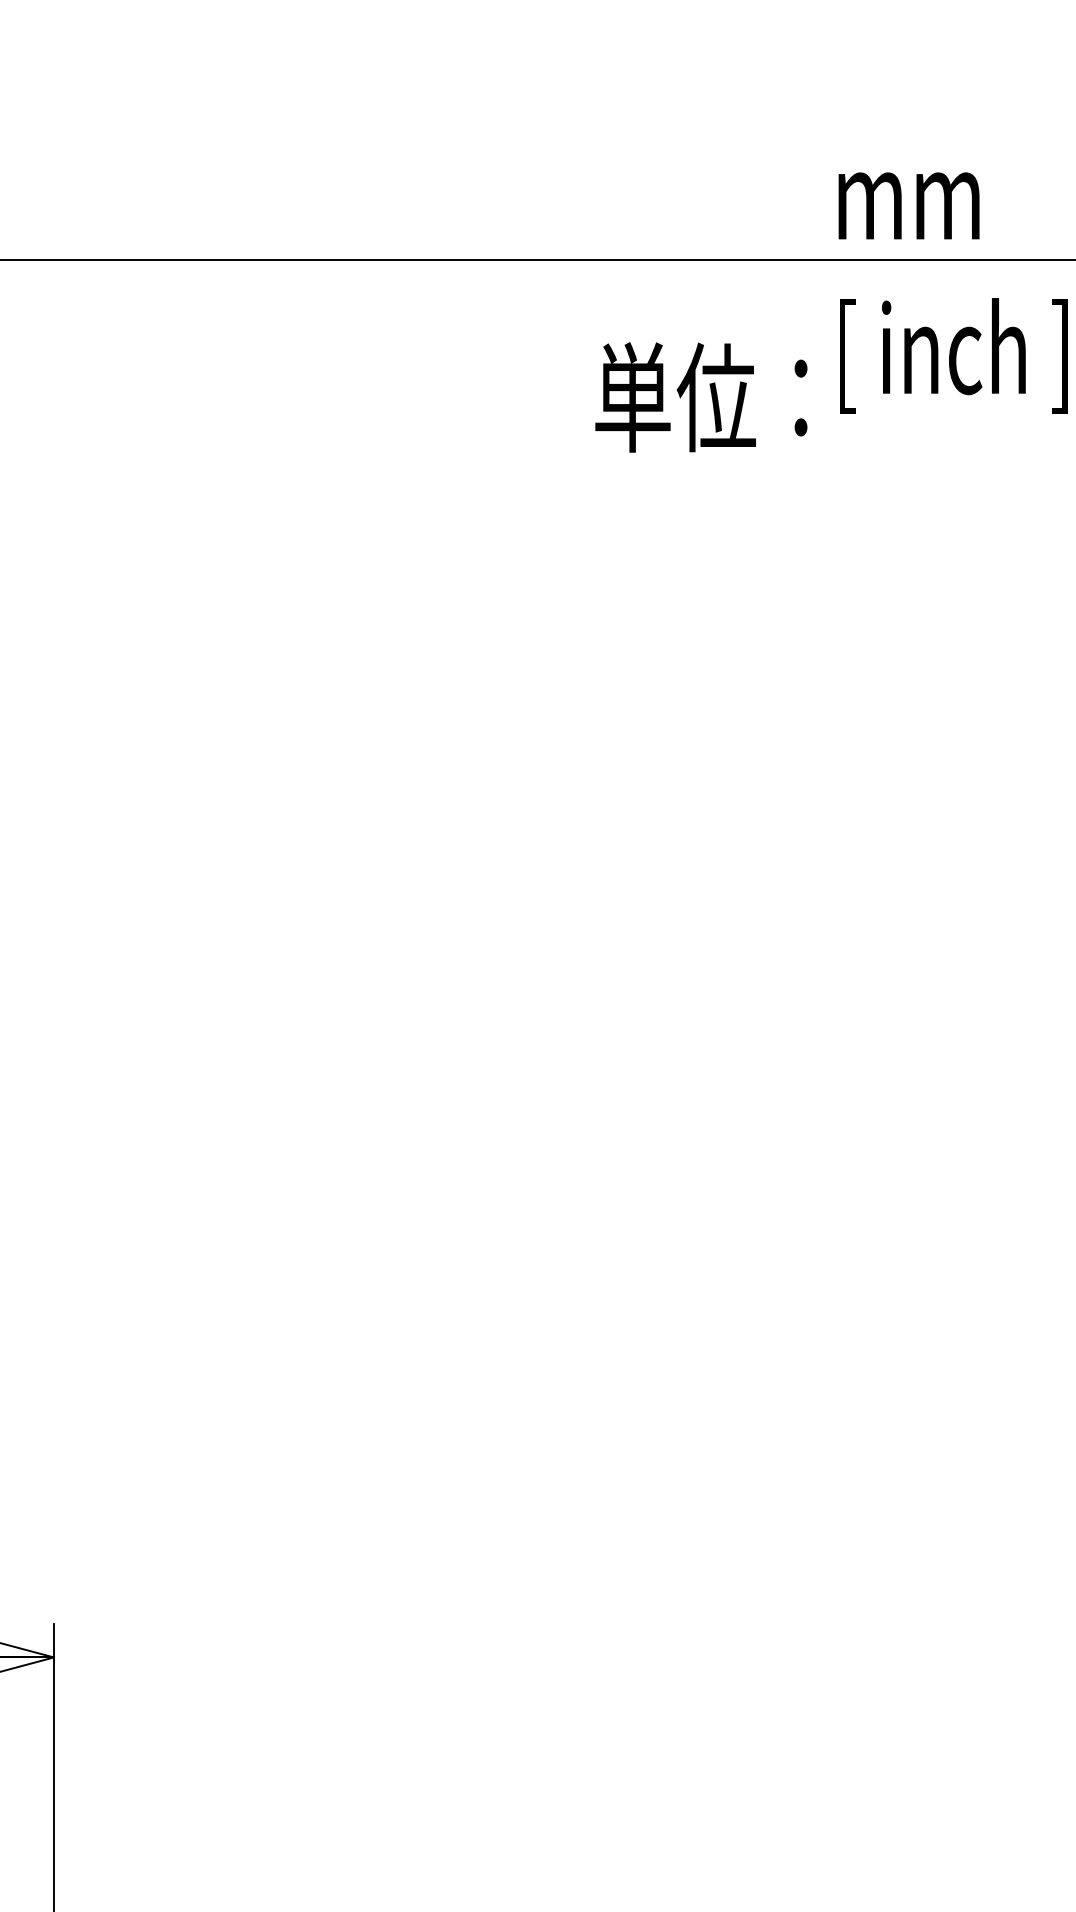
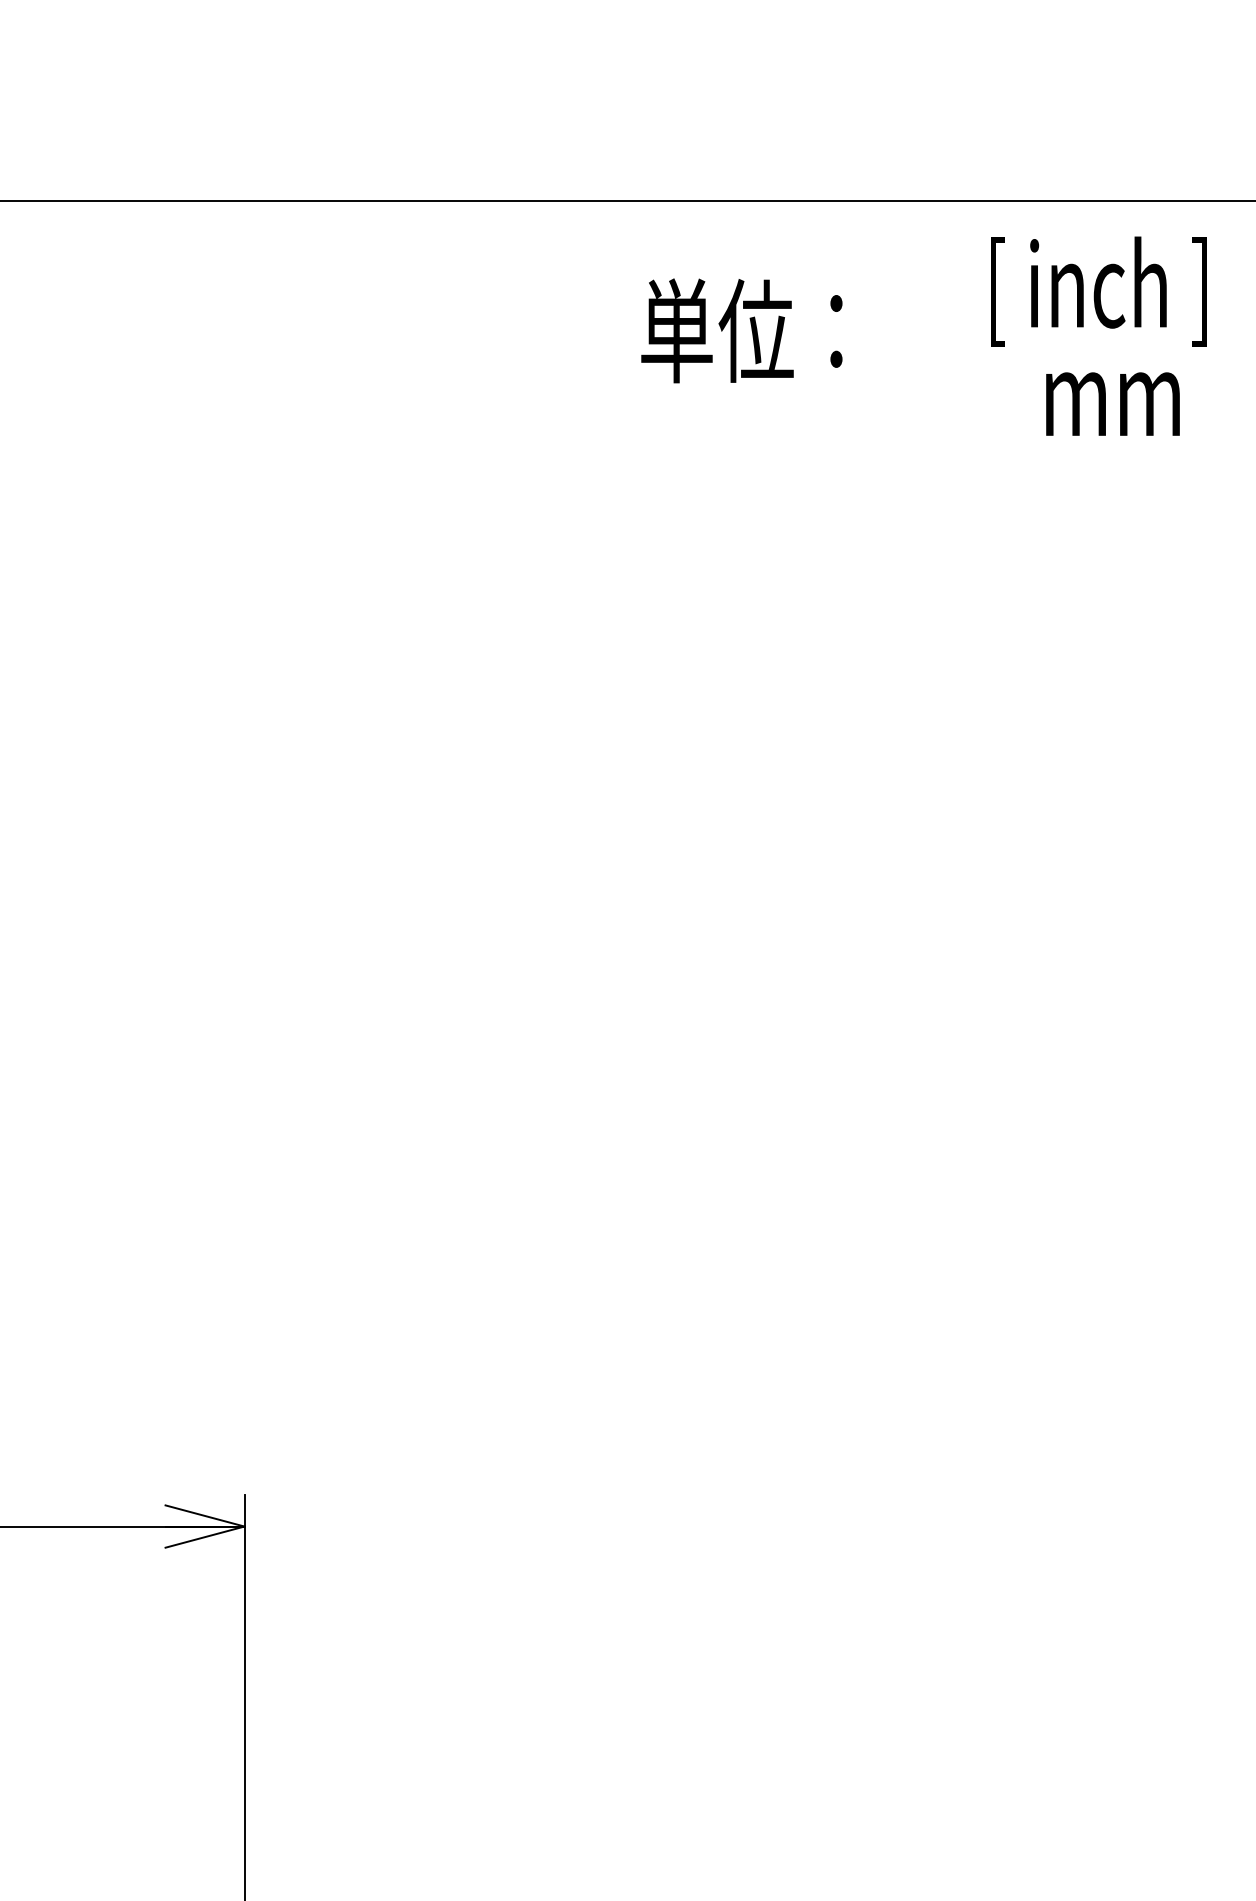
text: (908, 205) -> (1112, 403), moved
text: (700, 397) -> (741, 330), moved

